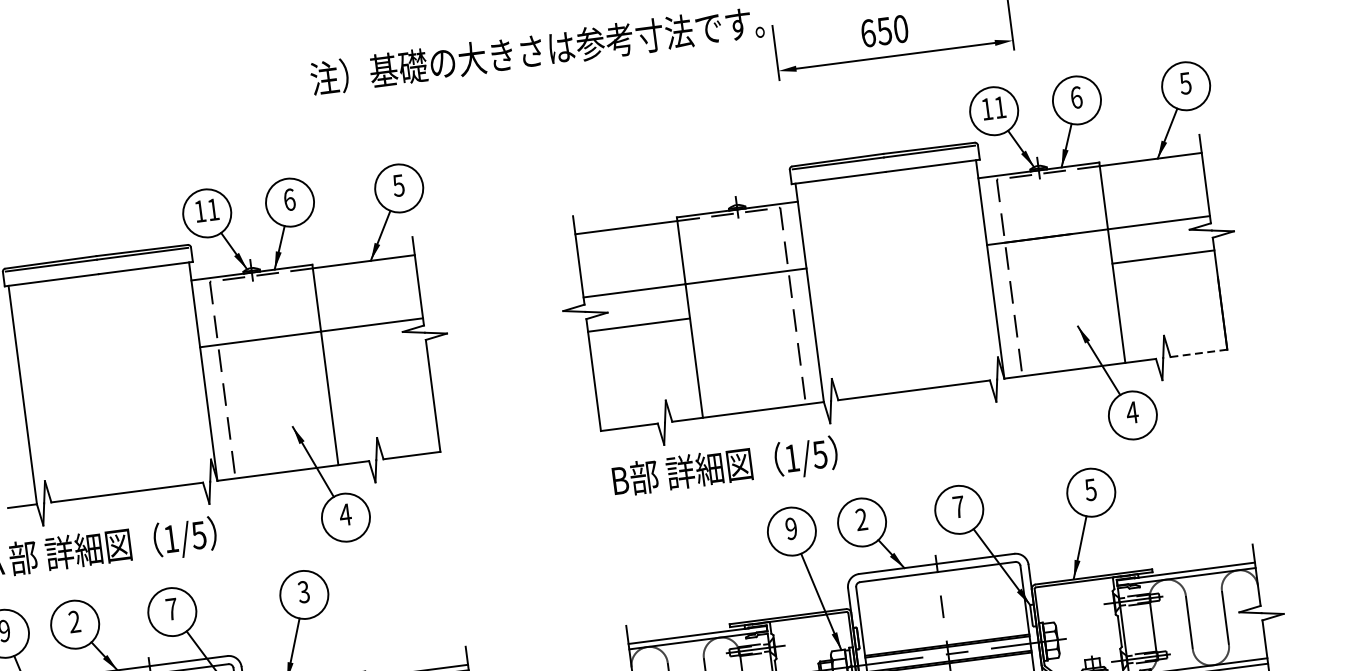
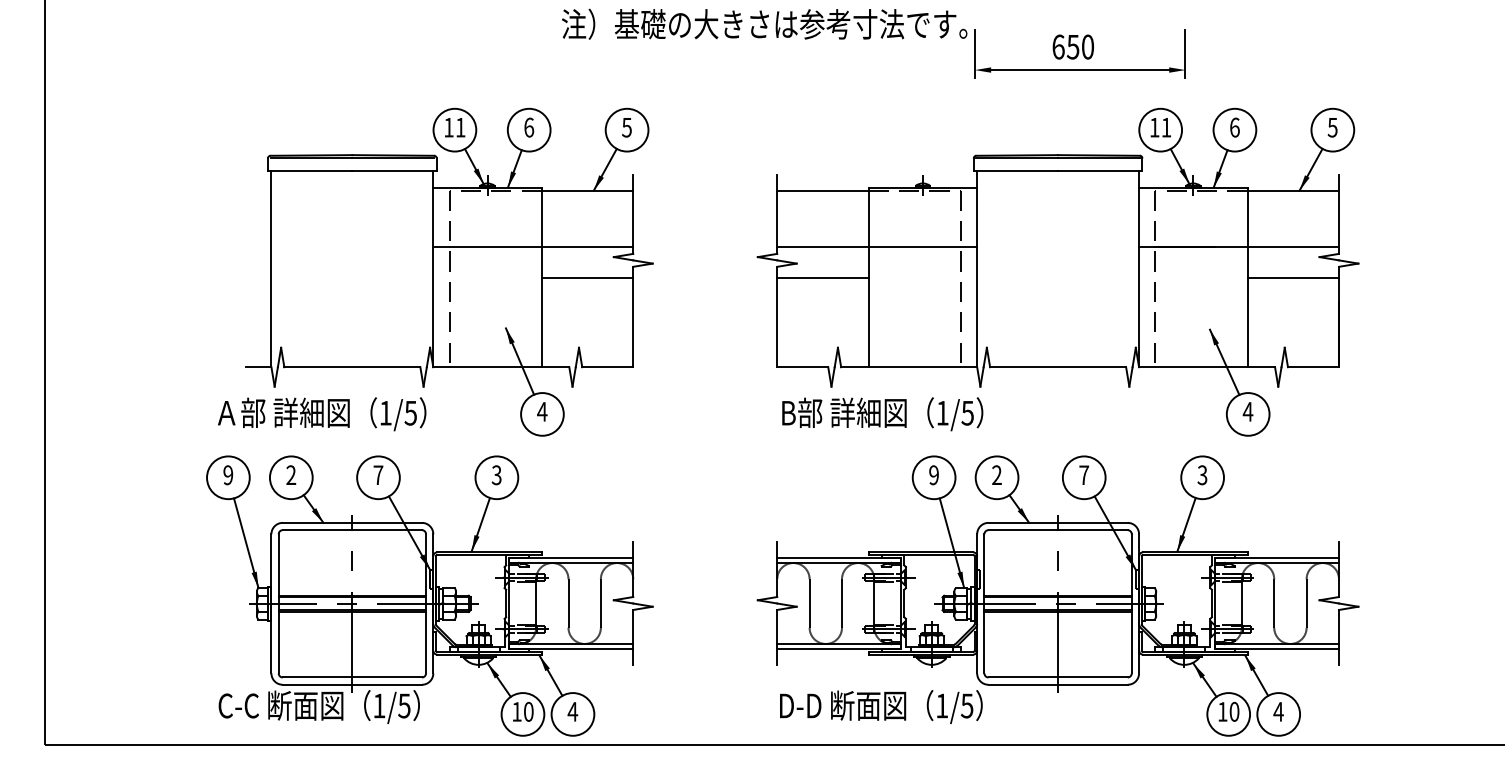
line: (1200, 353) -> (1314, 367), dashed -> solid
line: (376, 359) -> (587, 278), added
text: (1090, 489) -> (1202, 474), 5 -> 3

